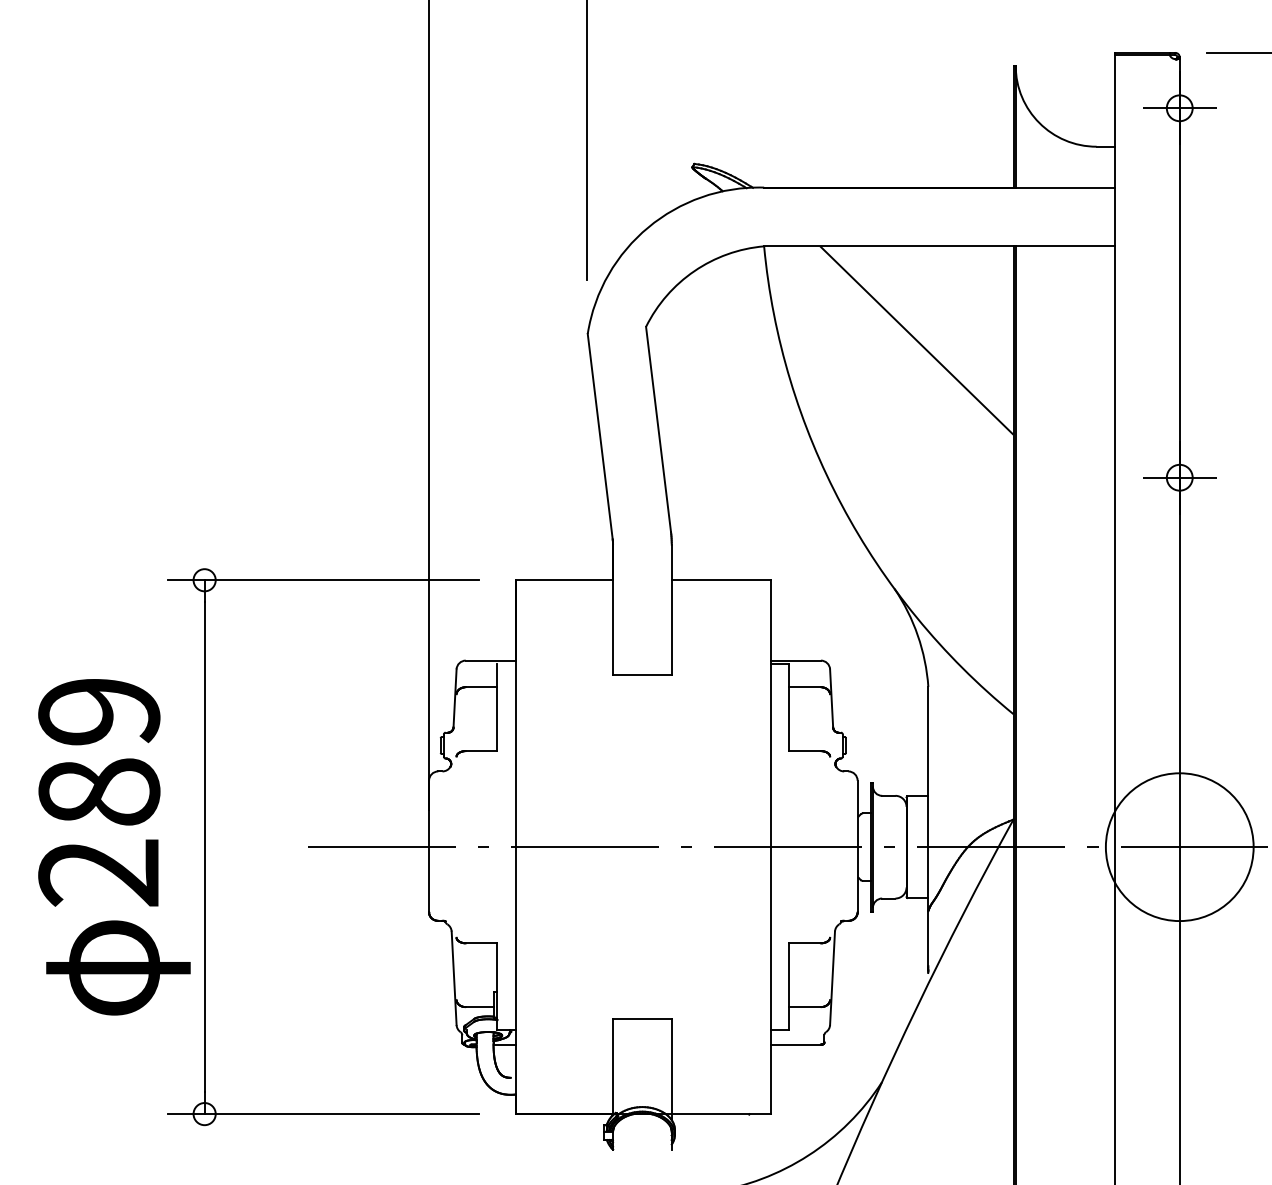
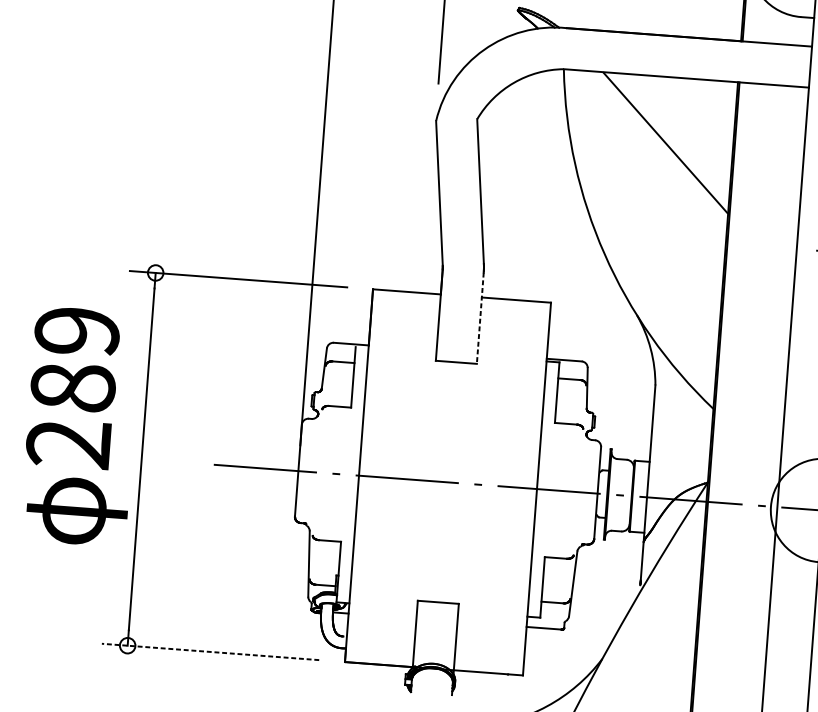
line: (671, 610) -> (480, 318), solid -> dashed
text: (114, 847) -> (80, 426), moved
line: (323, 1114) -> (210, 652), solid -> dashed

